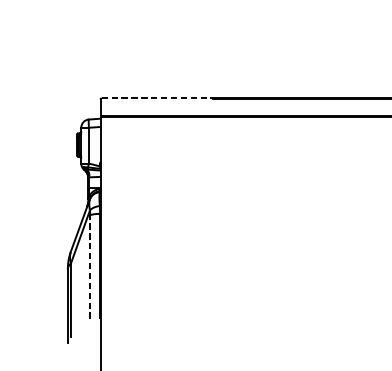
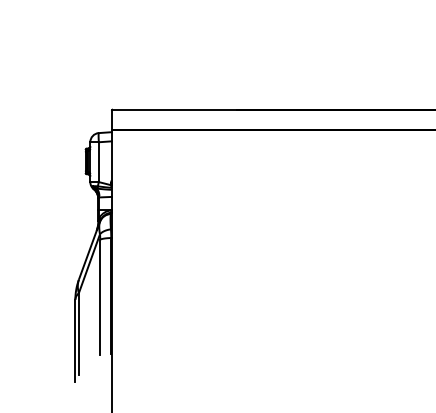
line: (157, 98) -> (175, 109), dashed -> solid
line: (90, 267) -> (100, 297), dashed -> solid

